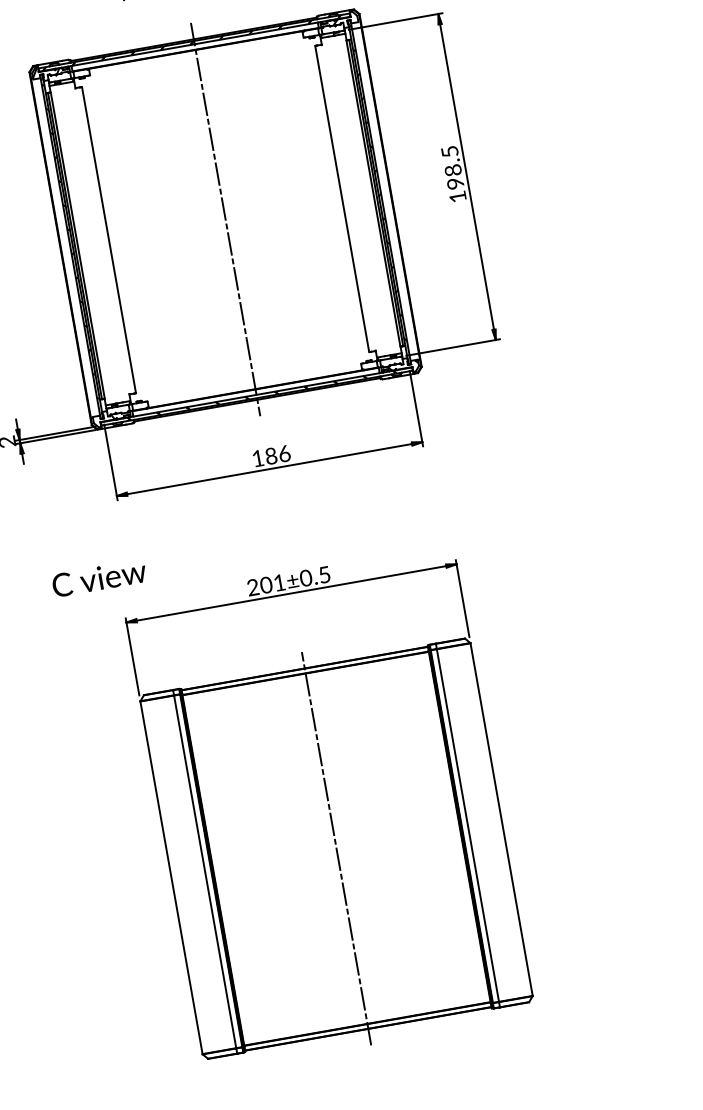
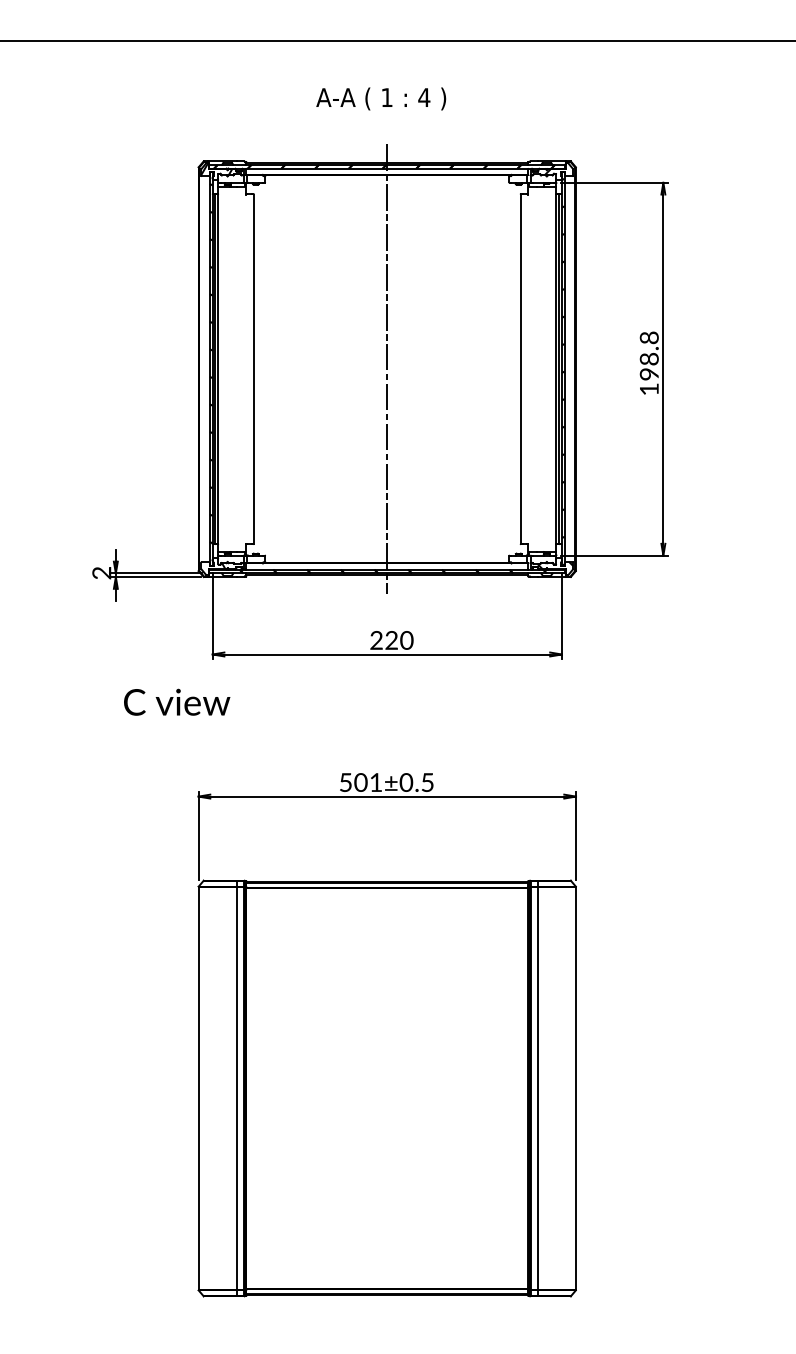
text: (449, 151) -> (648, 337), 198.5 -> 198.8
text: (271, 456) -> (391, 640), 186 -> 220
text: (99, 577) -> (177, 701), moved
text: (252, 587) -> (345, 782), 201±0.5 -> 501±0.5
line: (336, 848) -> (387, 1088), removed

